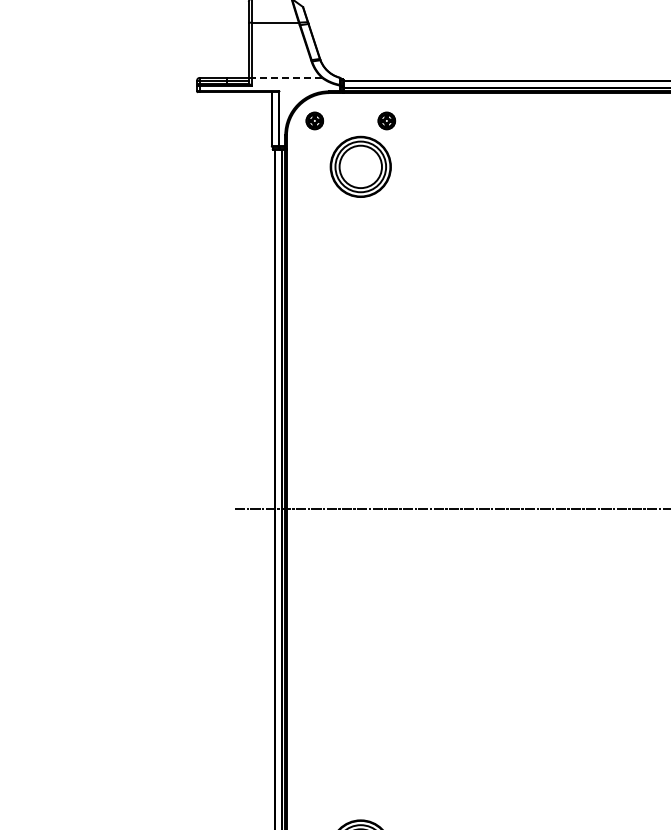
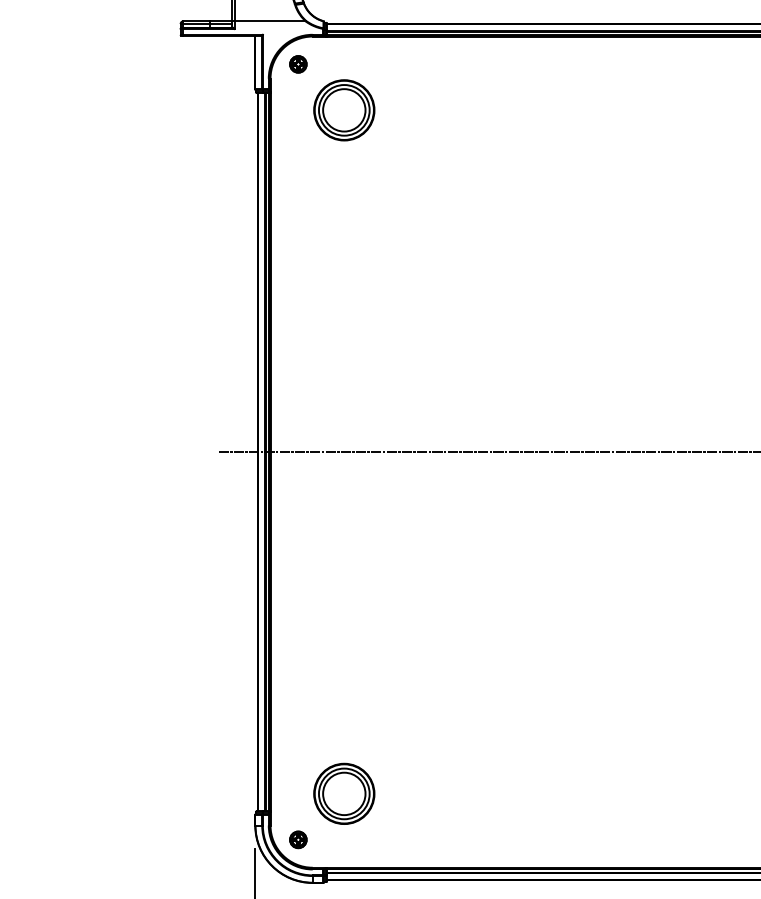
line: (285, 78) -> (269, 21), dashed -> solid
part: (386, 121) -> (370, 64), removed

